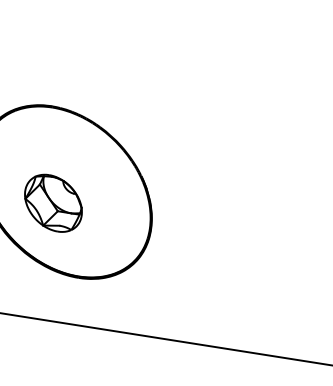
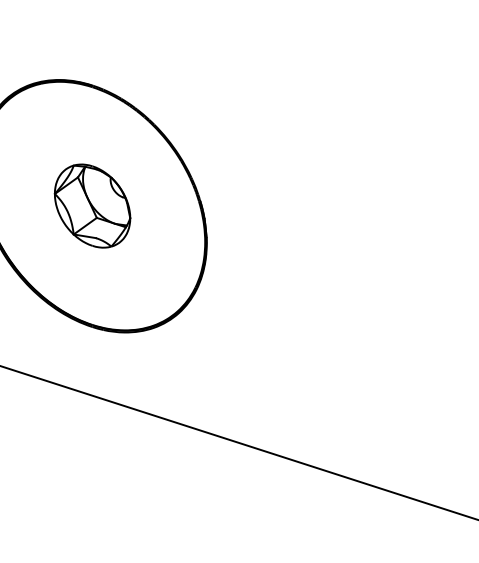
part: (53, 202) -> (92, 205), moved

